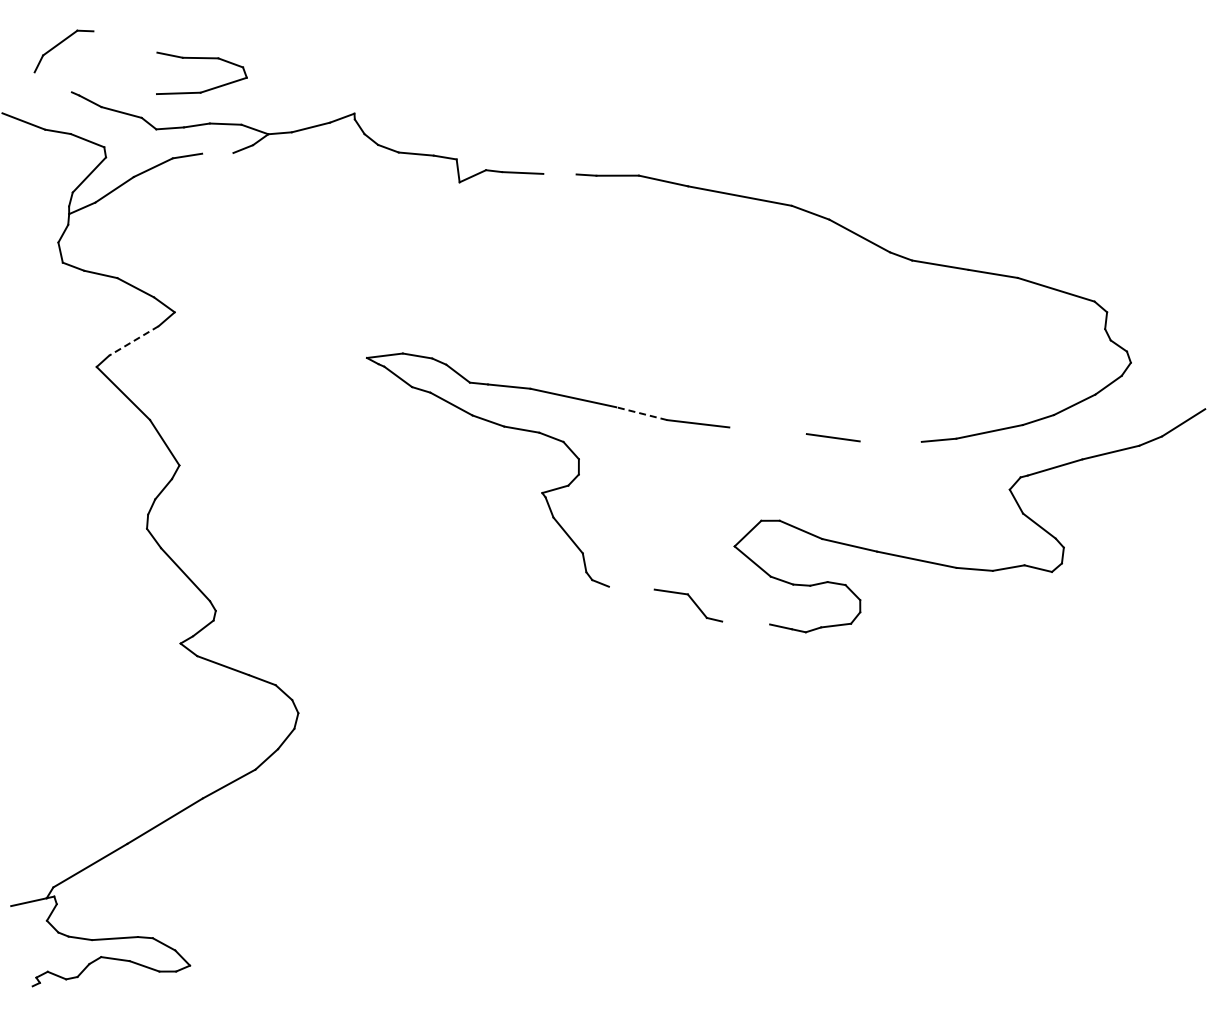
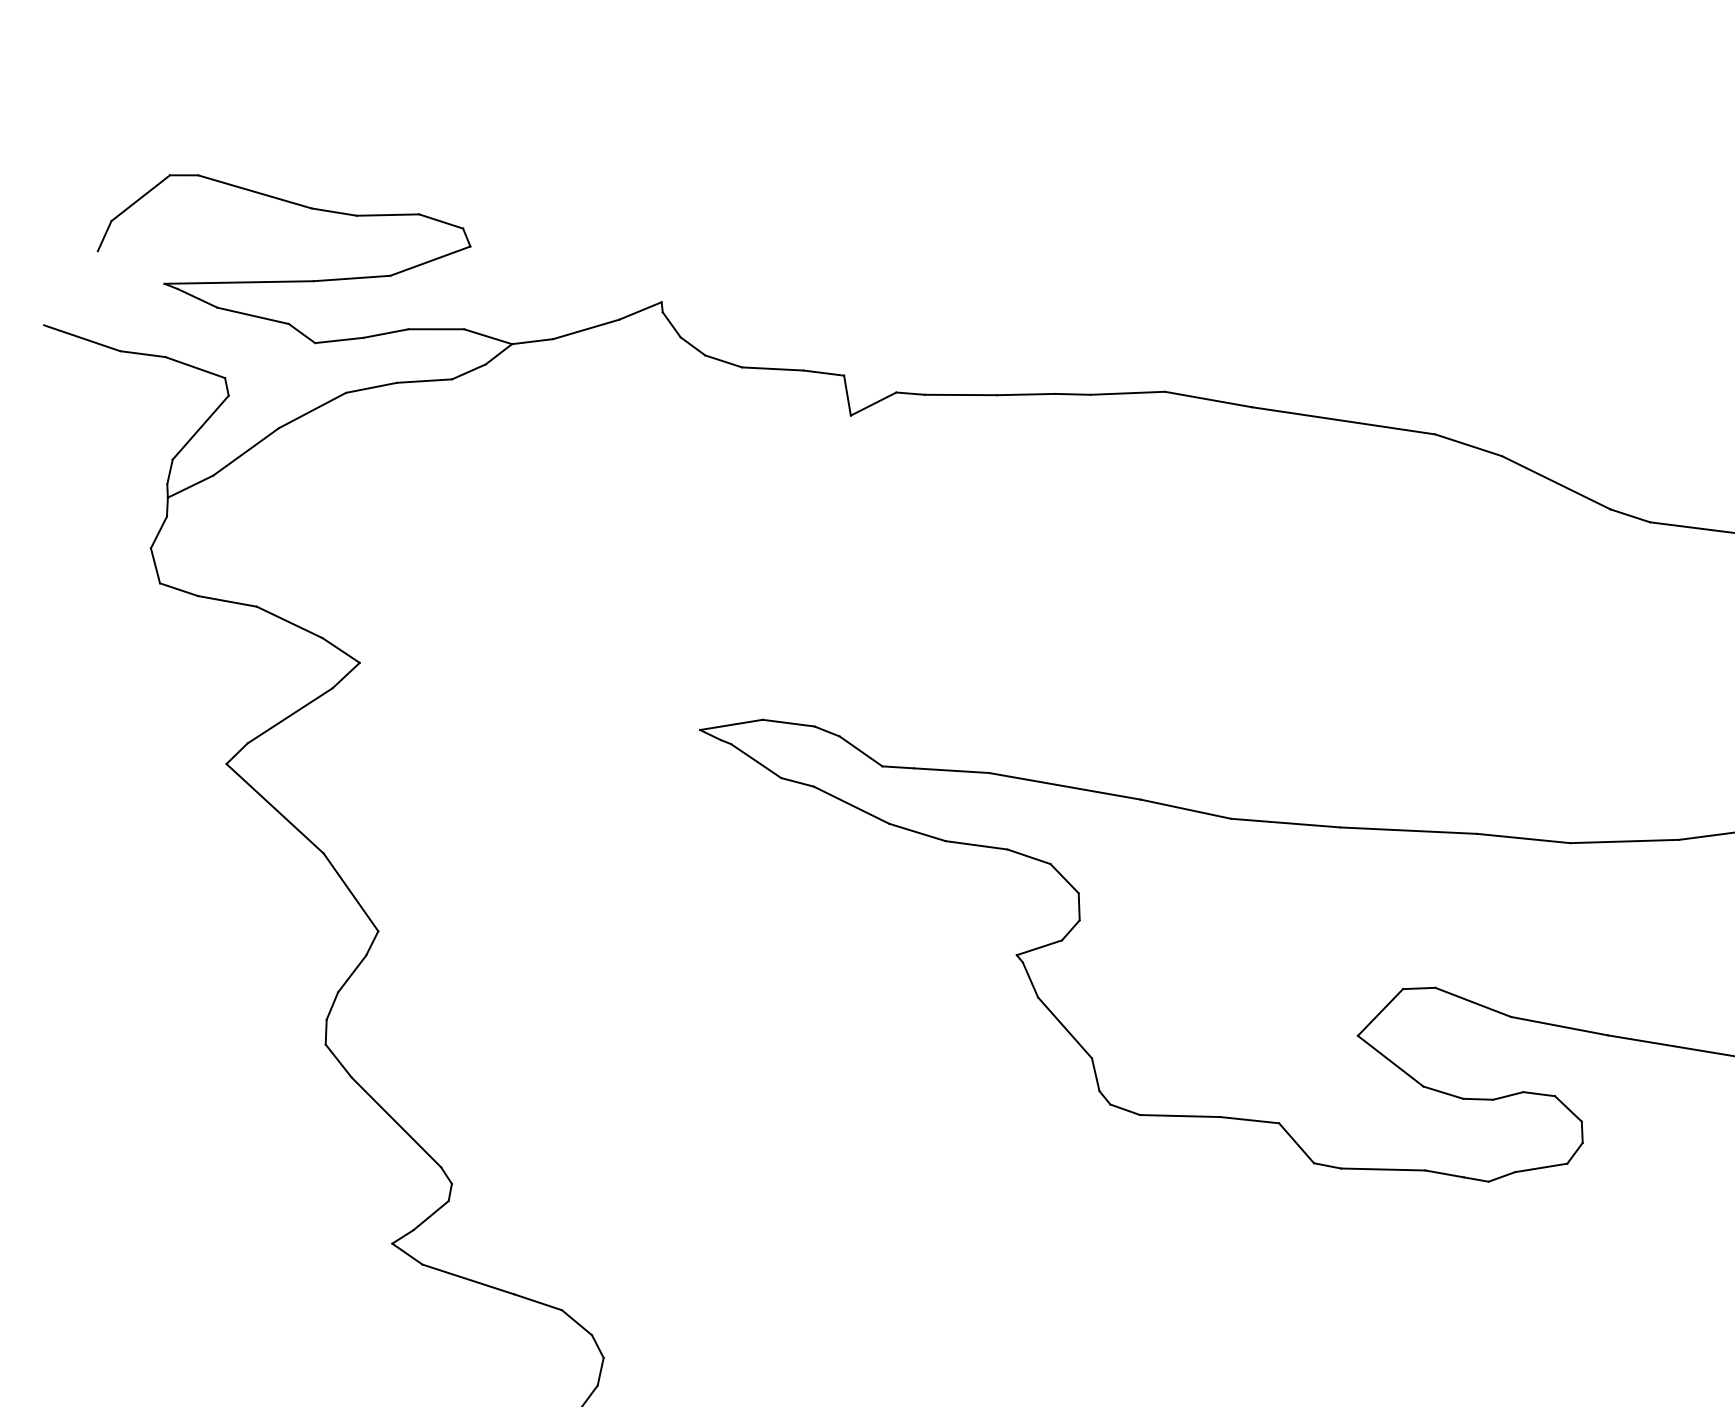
line: (125, 41) -> (255, 191), added
line: (113, 93) -> (237, 283), added
line: (217, 152) -> (423, 379), added
line: (559, 173) -> (1025, 393), added
line: (133, 340) -> (289, 715), dashed -> solid
line: (641, 413) -> (1185, 808), dashed -> solid
line: (767, 430) -> (1407, 830), added
line: (890, 441) -> (1624, 841), added
line: (631, 587) -> (1179, 1114), added
line: (746, 622) -> (1383, 1168), added

